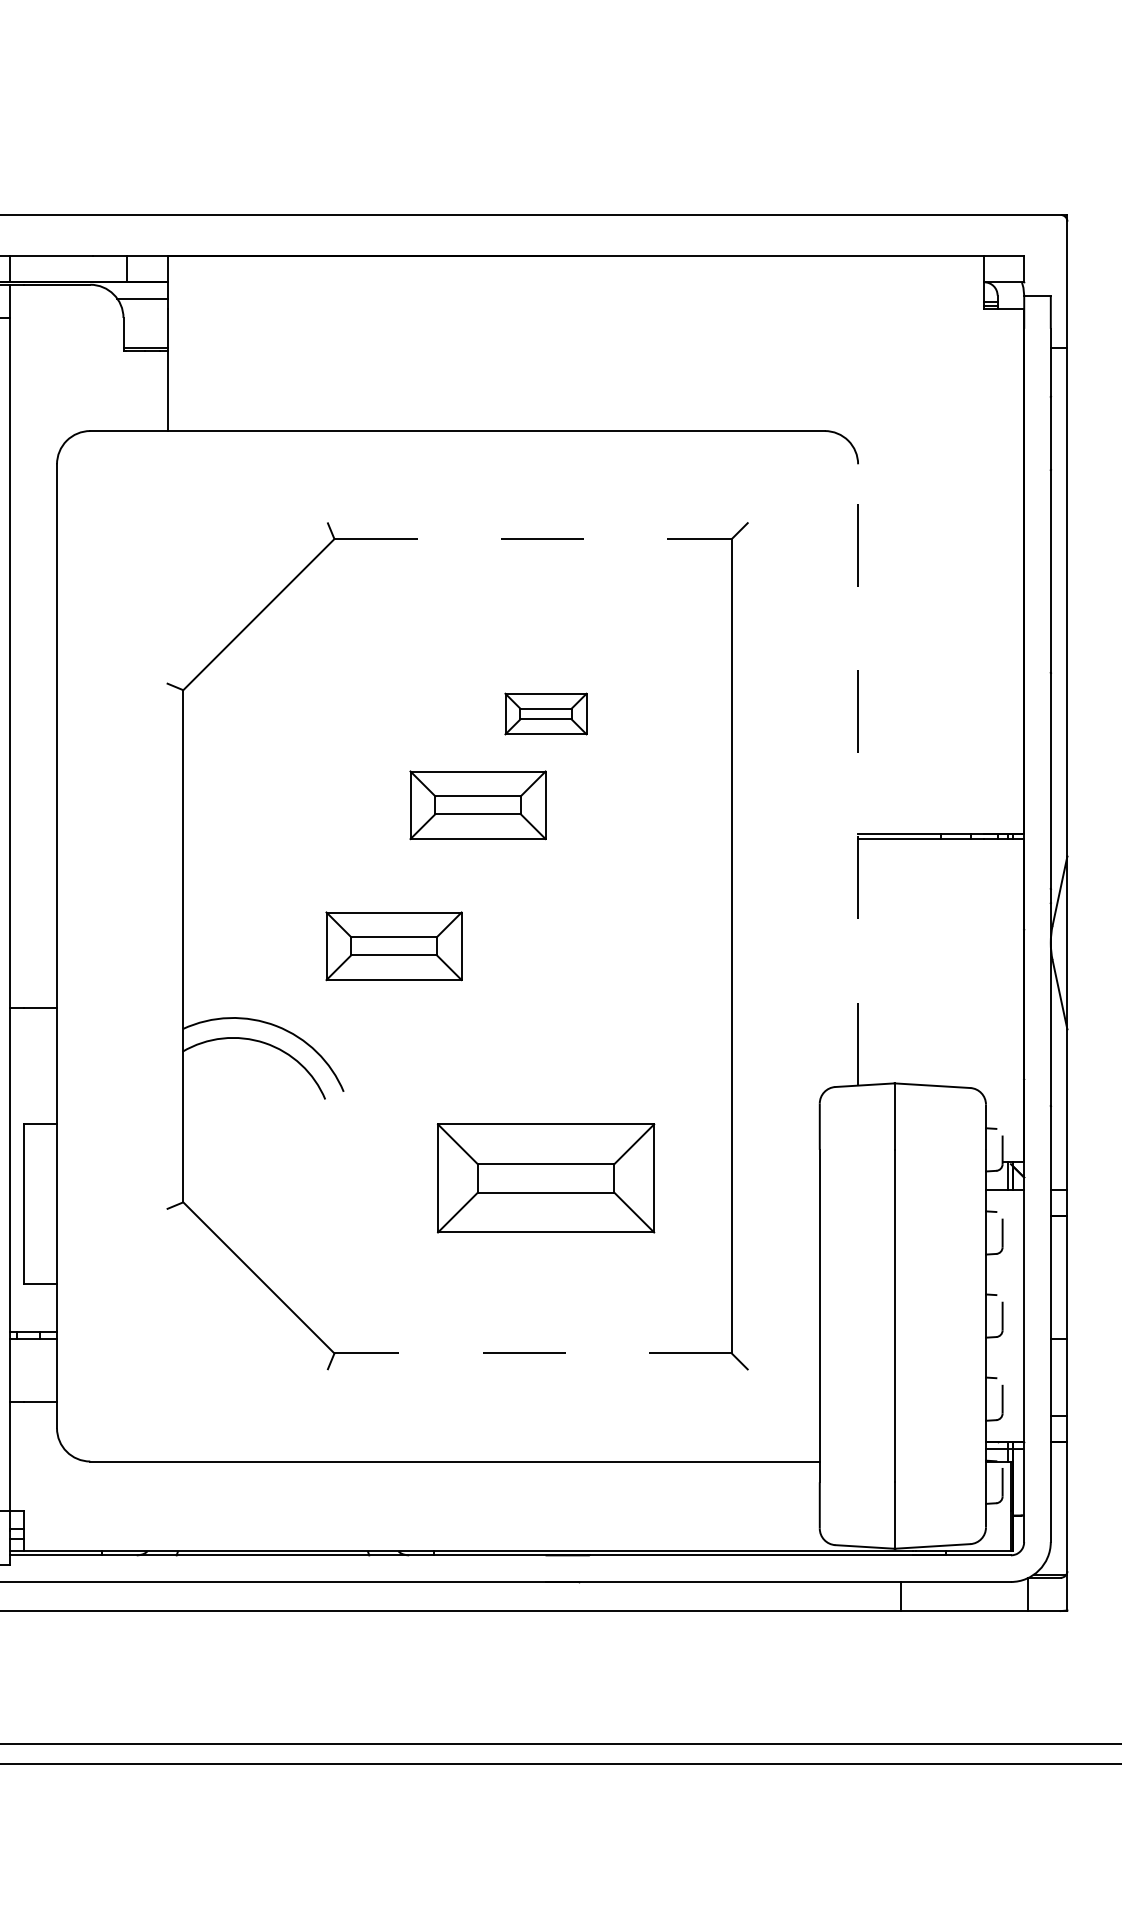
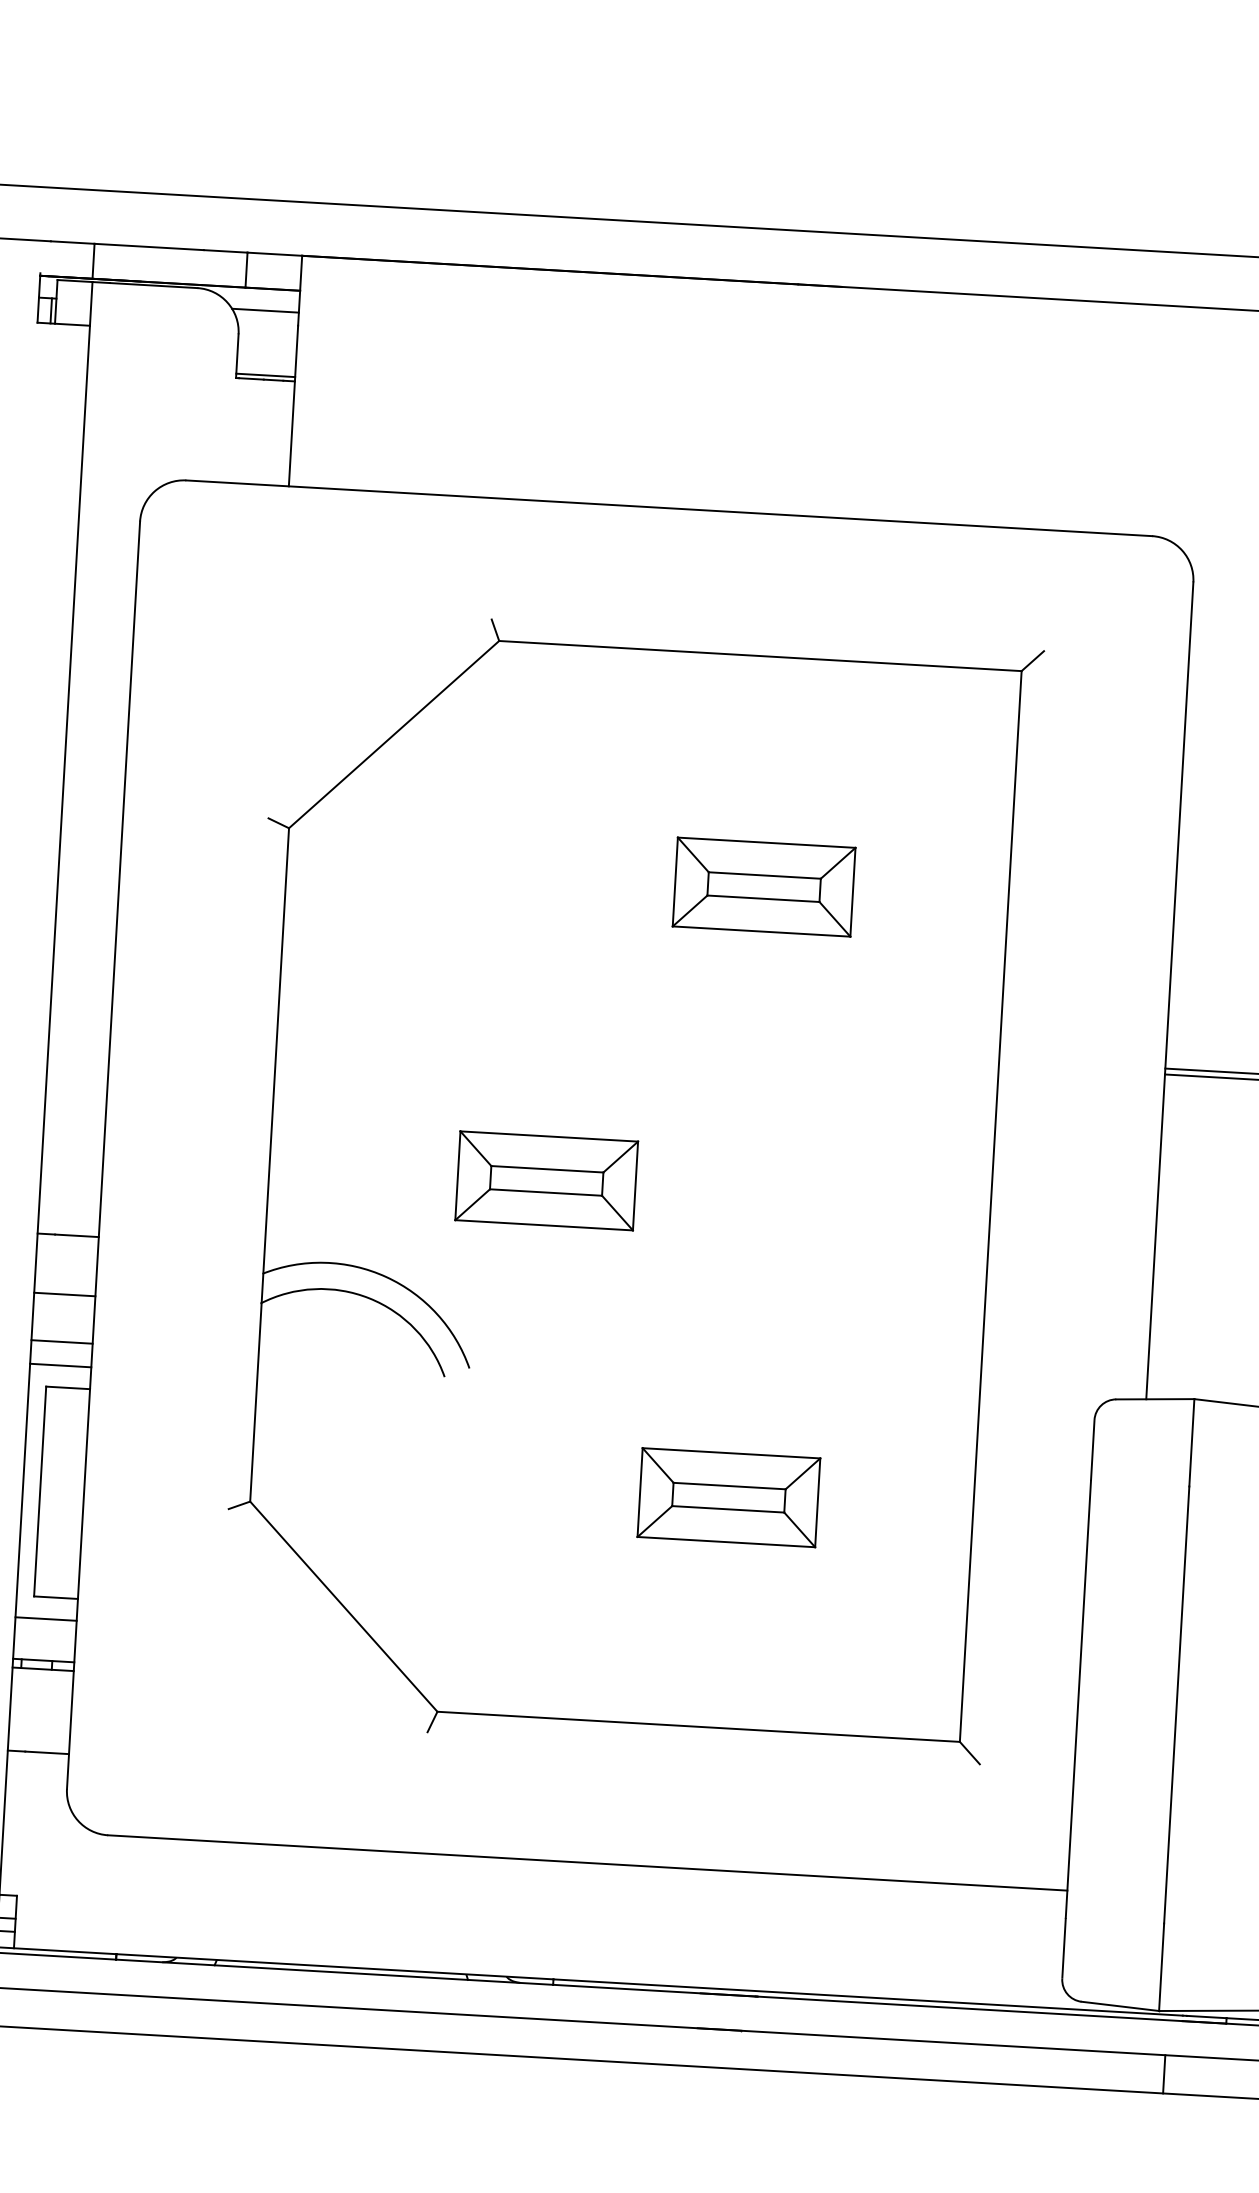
line: (533, 539) -> (760, 656), dashed -> solid
part: (545, 713) -> (763, 886), size x1.67
line: (858, 774) -> (1170, 990), dashed -> solid
part: (477, 805) -> (667, 1002), removed
line: (33, 1053) -> (64, 1294), added
line: (33, 1089) -> (61, 1341), added
line: (33, 1107) -> (60, 1365), added
part: (545, 1178) -> (728, 1497), size x0.62
line: (33, 1300) -> (45, 1619), added
line: (533, 1353) -> (699, 1726), dashed -> solid

